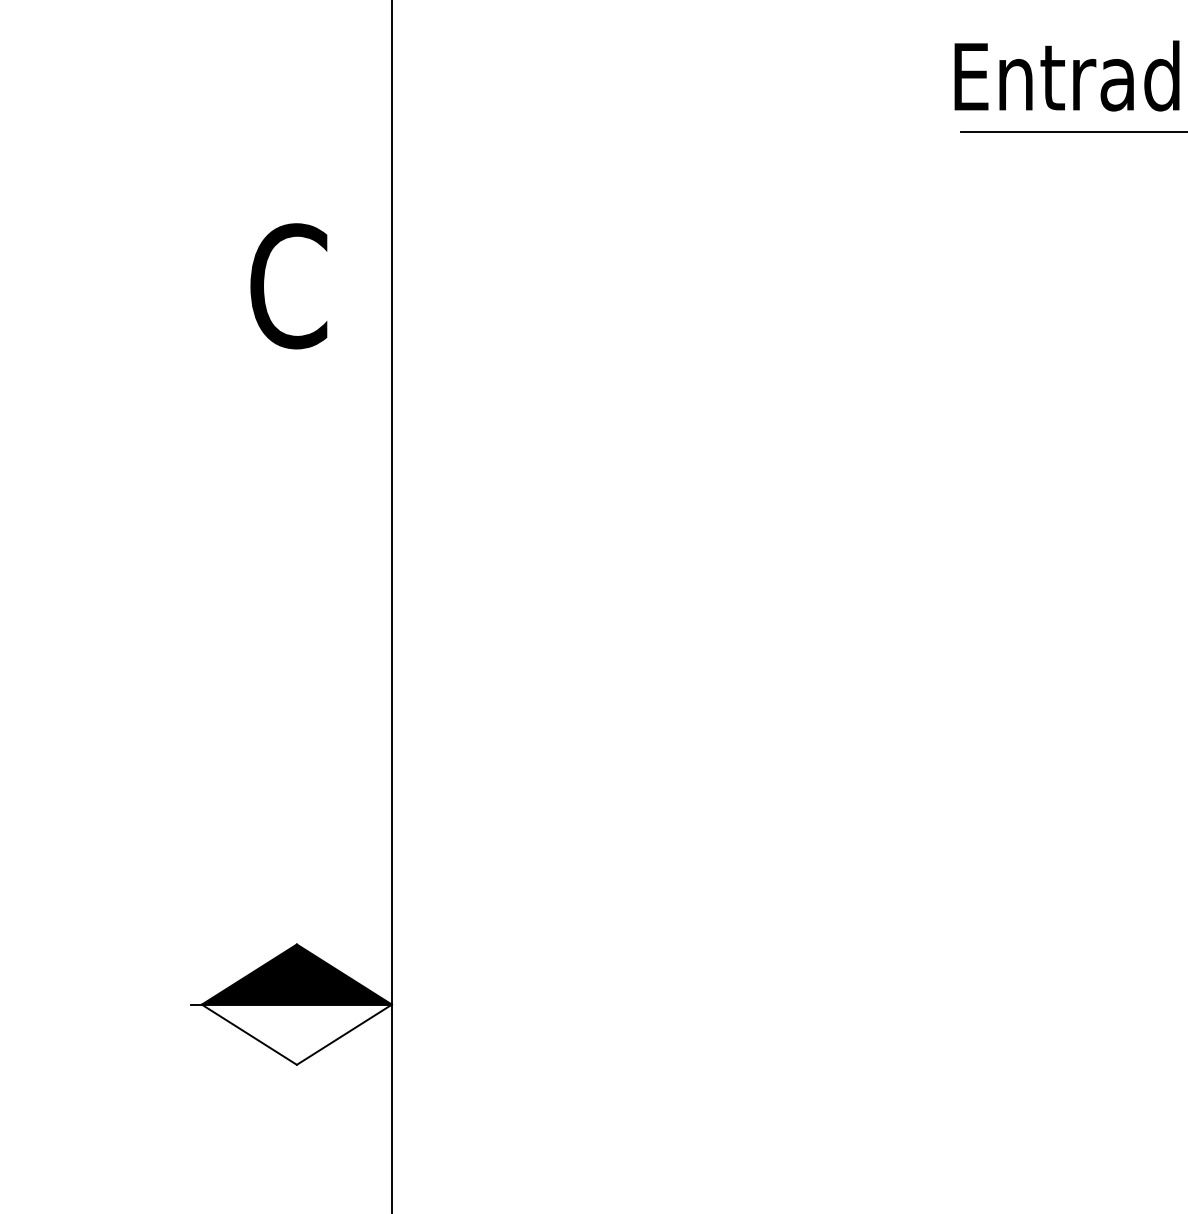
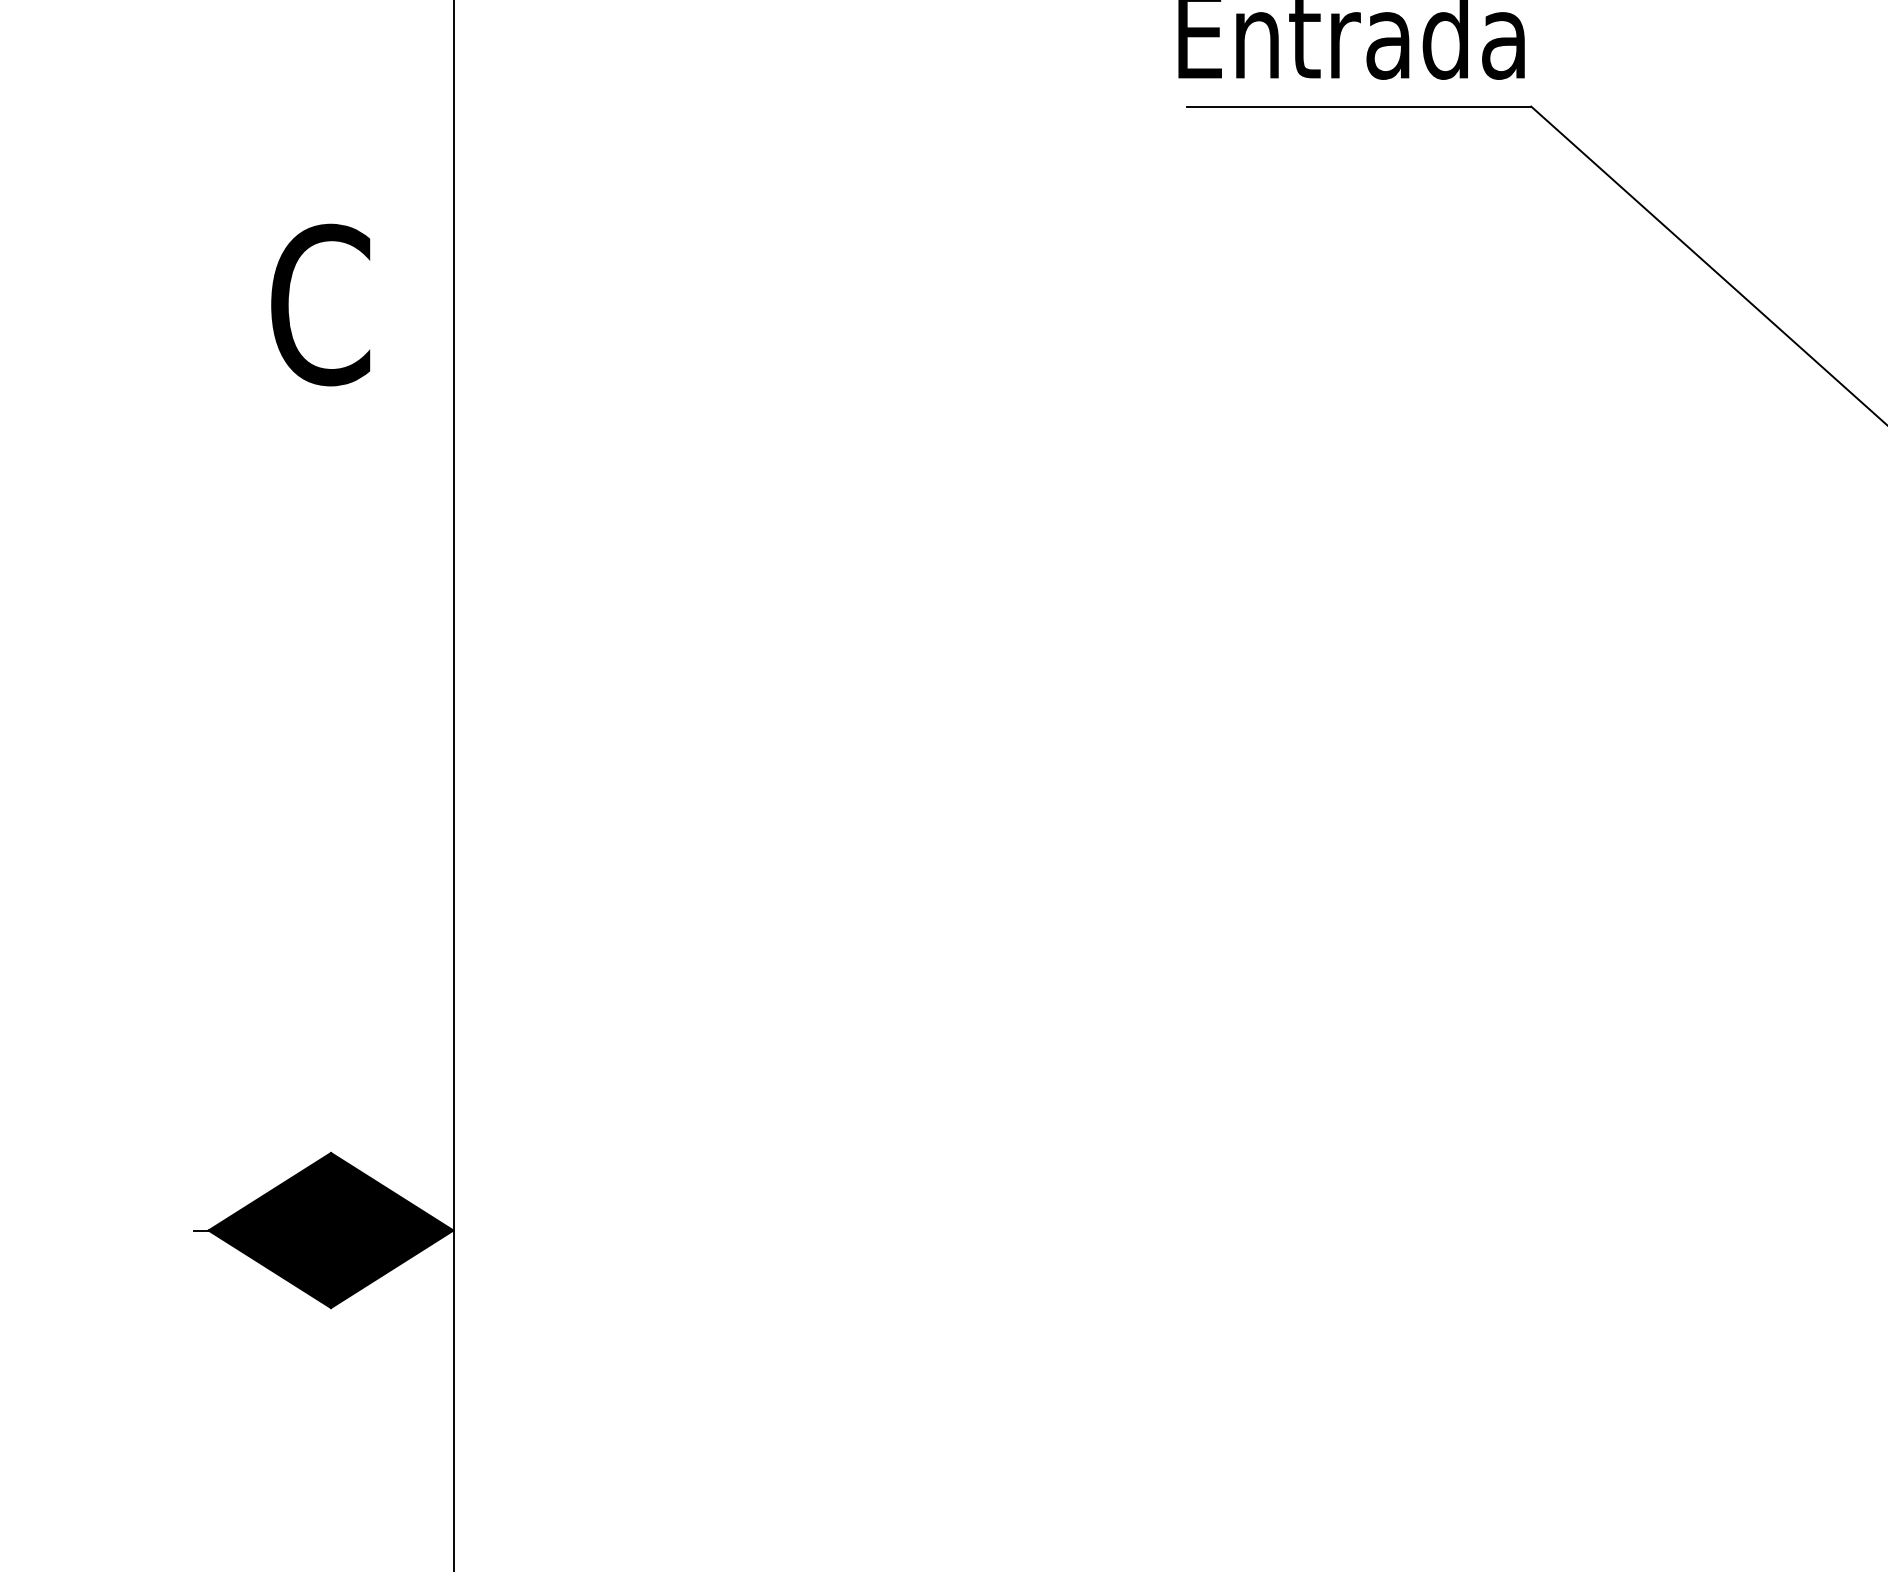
fill: (296, 1034) -> (330, 1269), added

